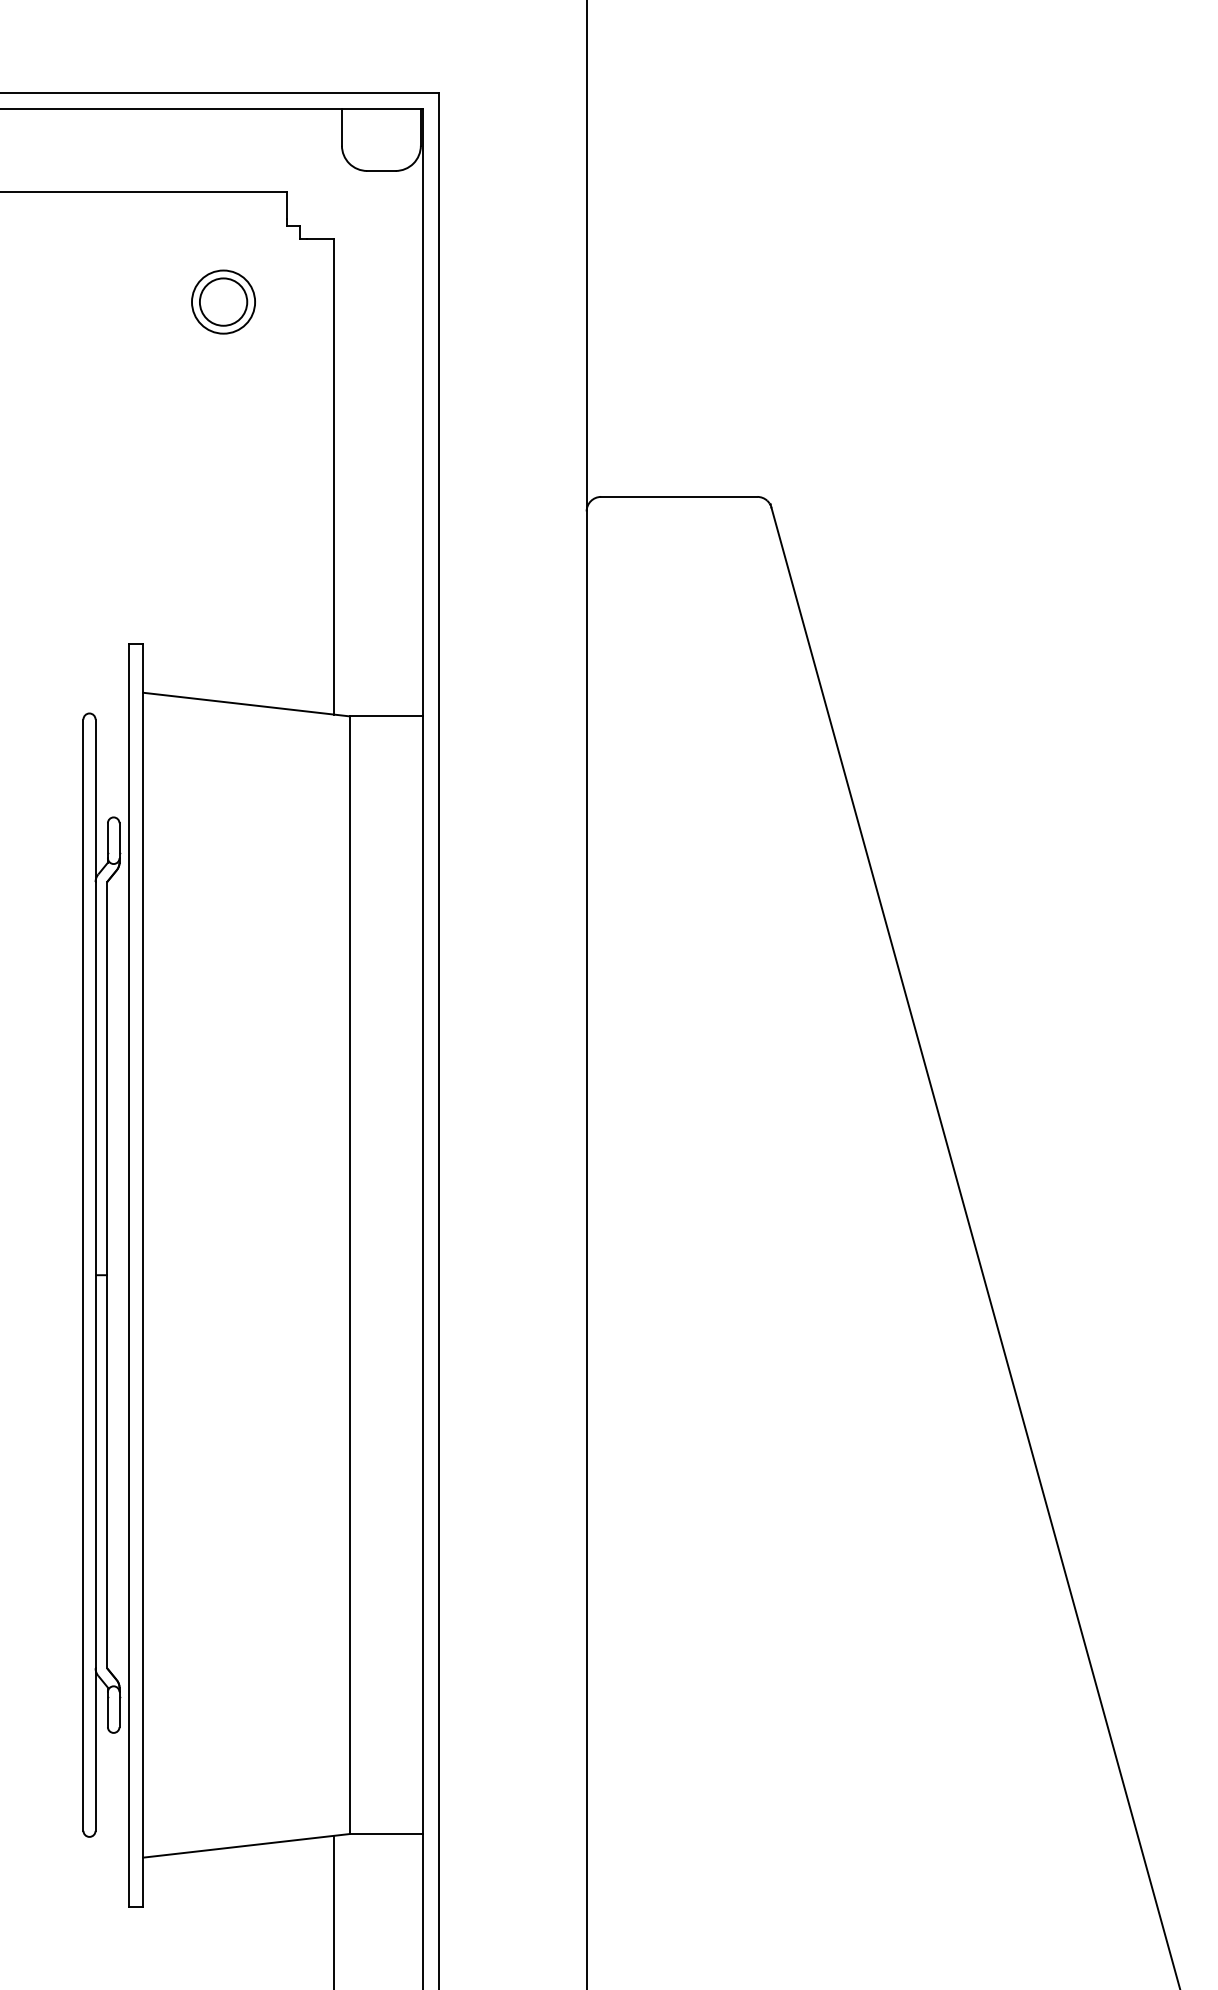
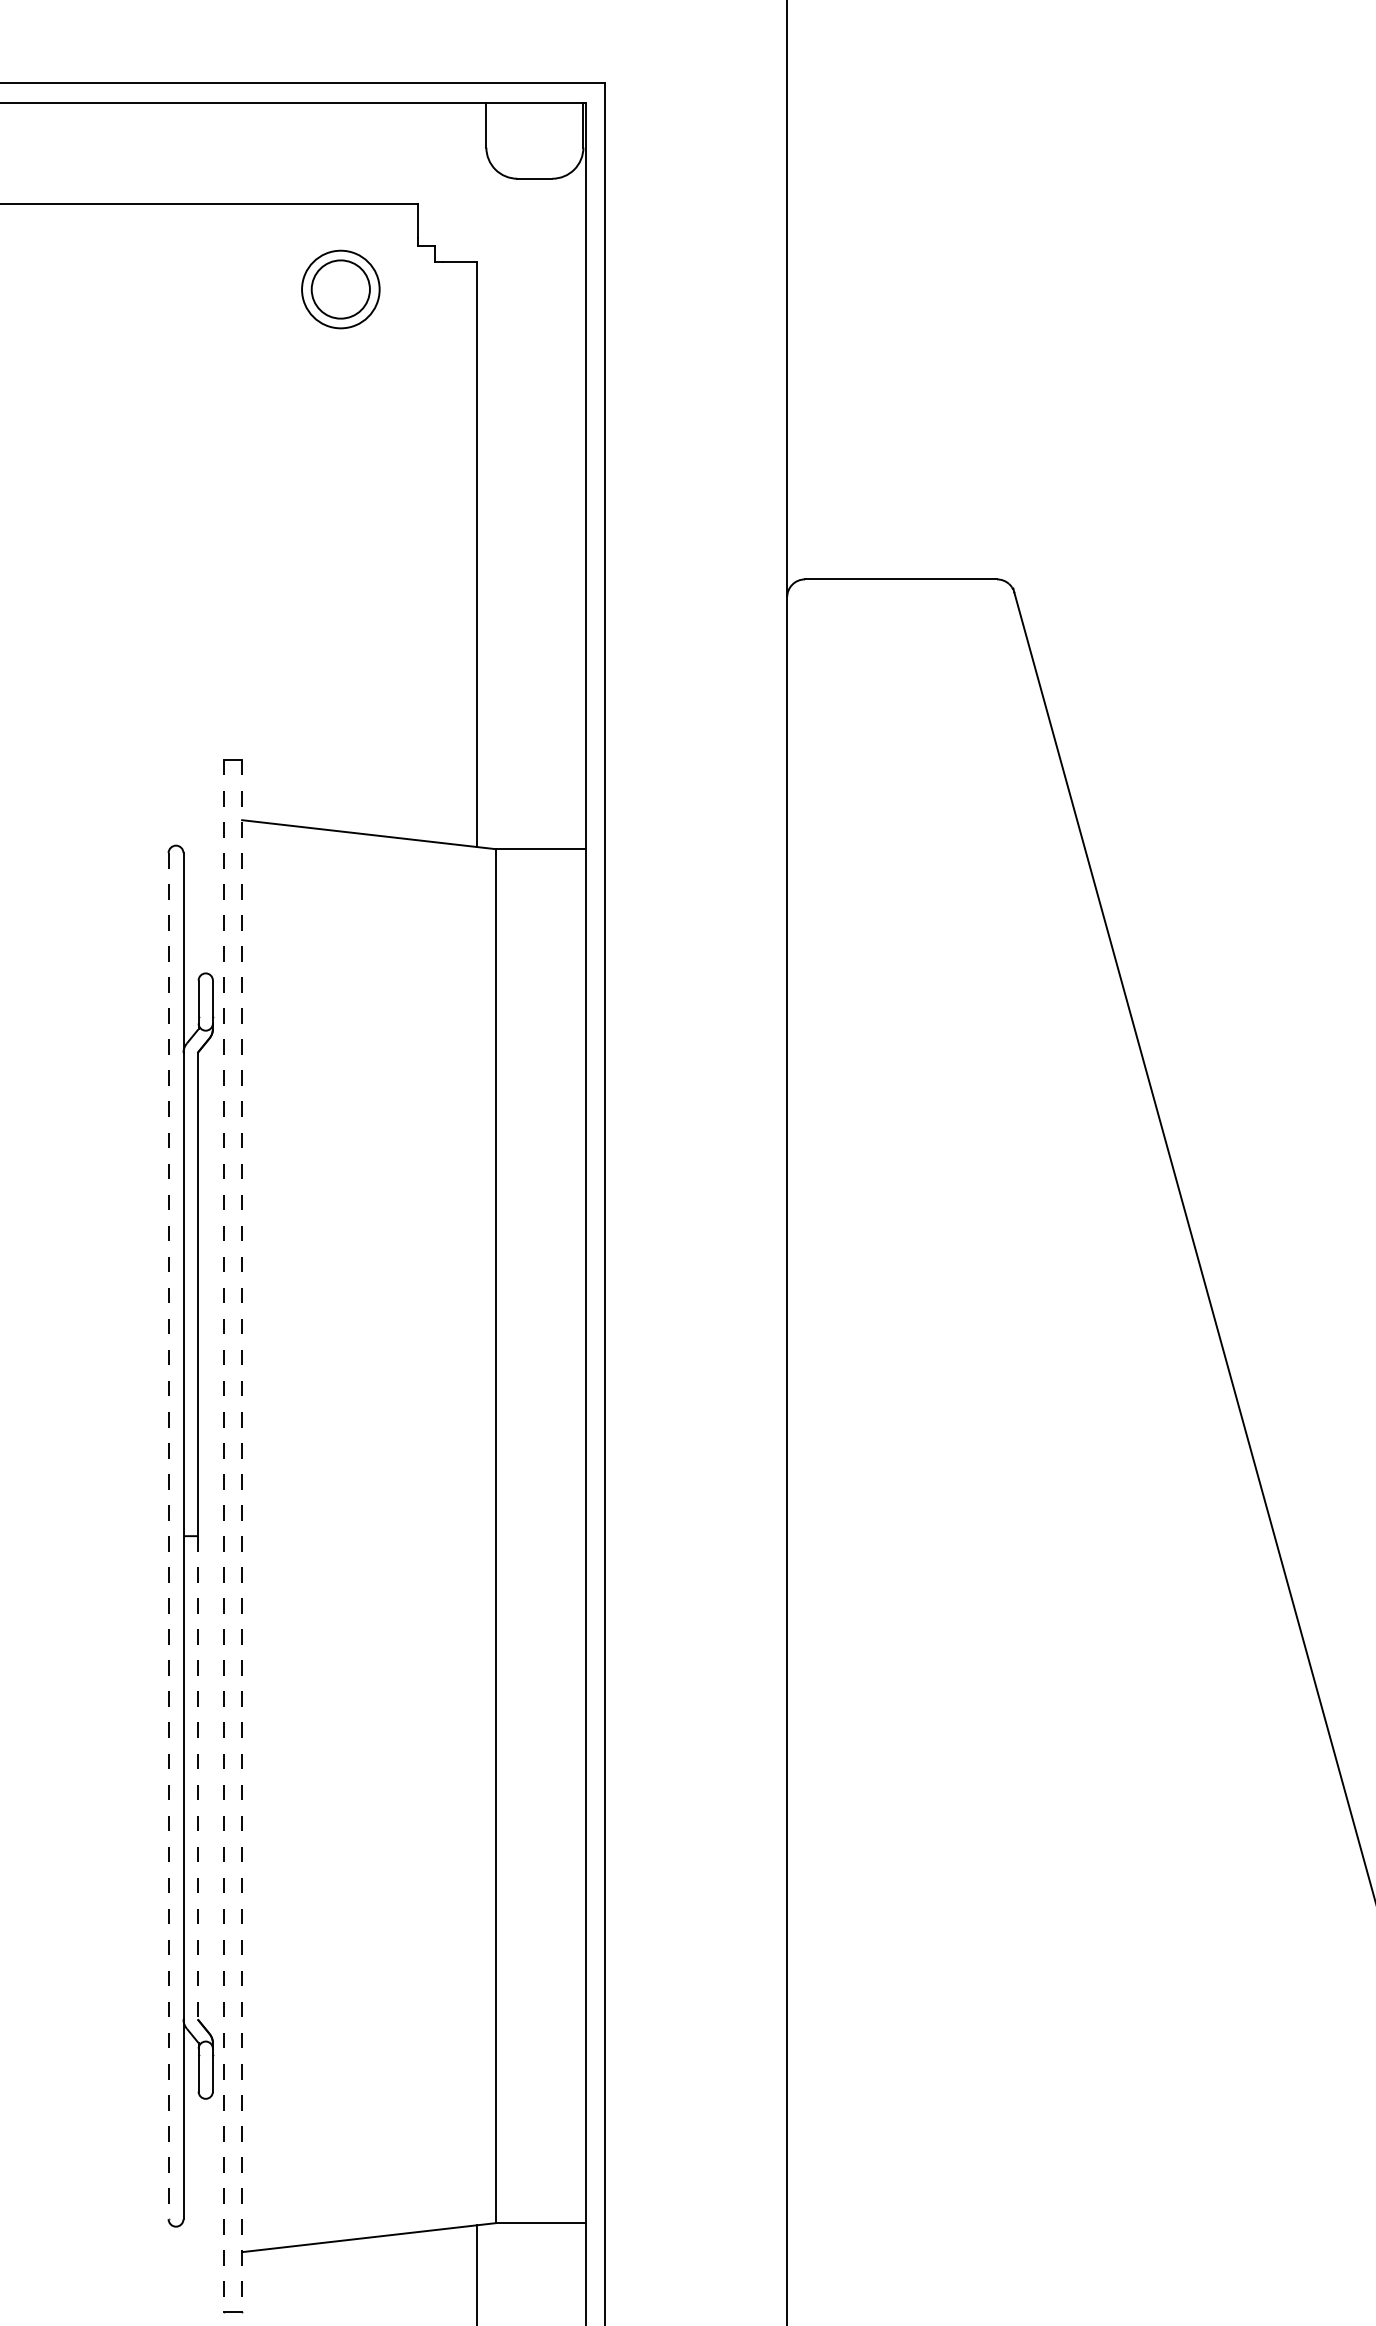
part: (223, 301) -> (340, 288), moved
line: (83, 1275) -> (168, 1536), solid -> dashed
line: (128, 1275) -> (223, 1536), solid -> dashed
line: (143, 1275) -> (242, 1536), solid -> dashed
line: (107, 1471) -> (198, 1777), solid -> dashed

